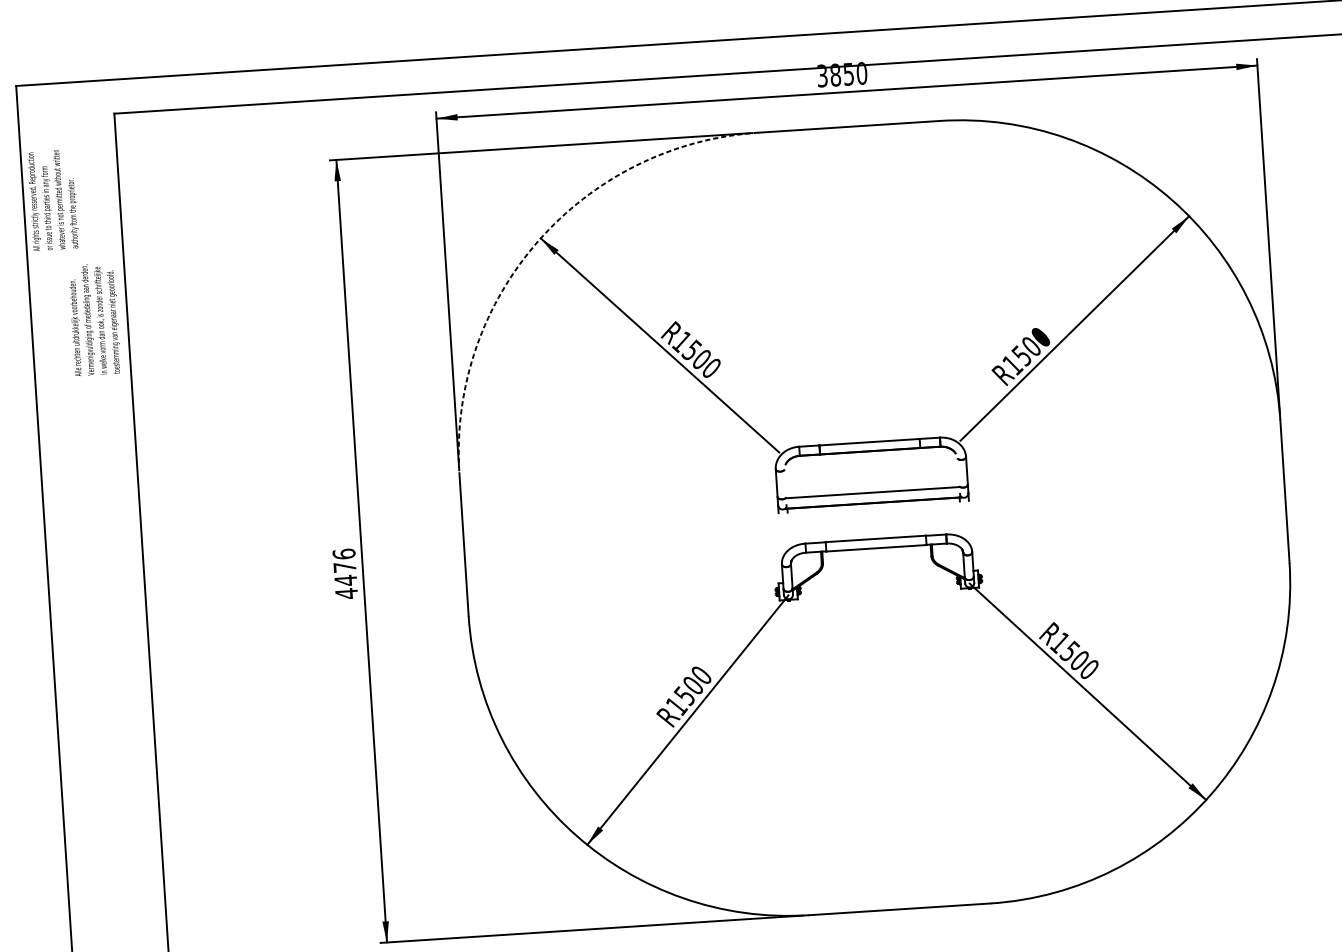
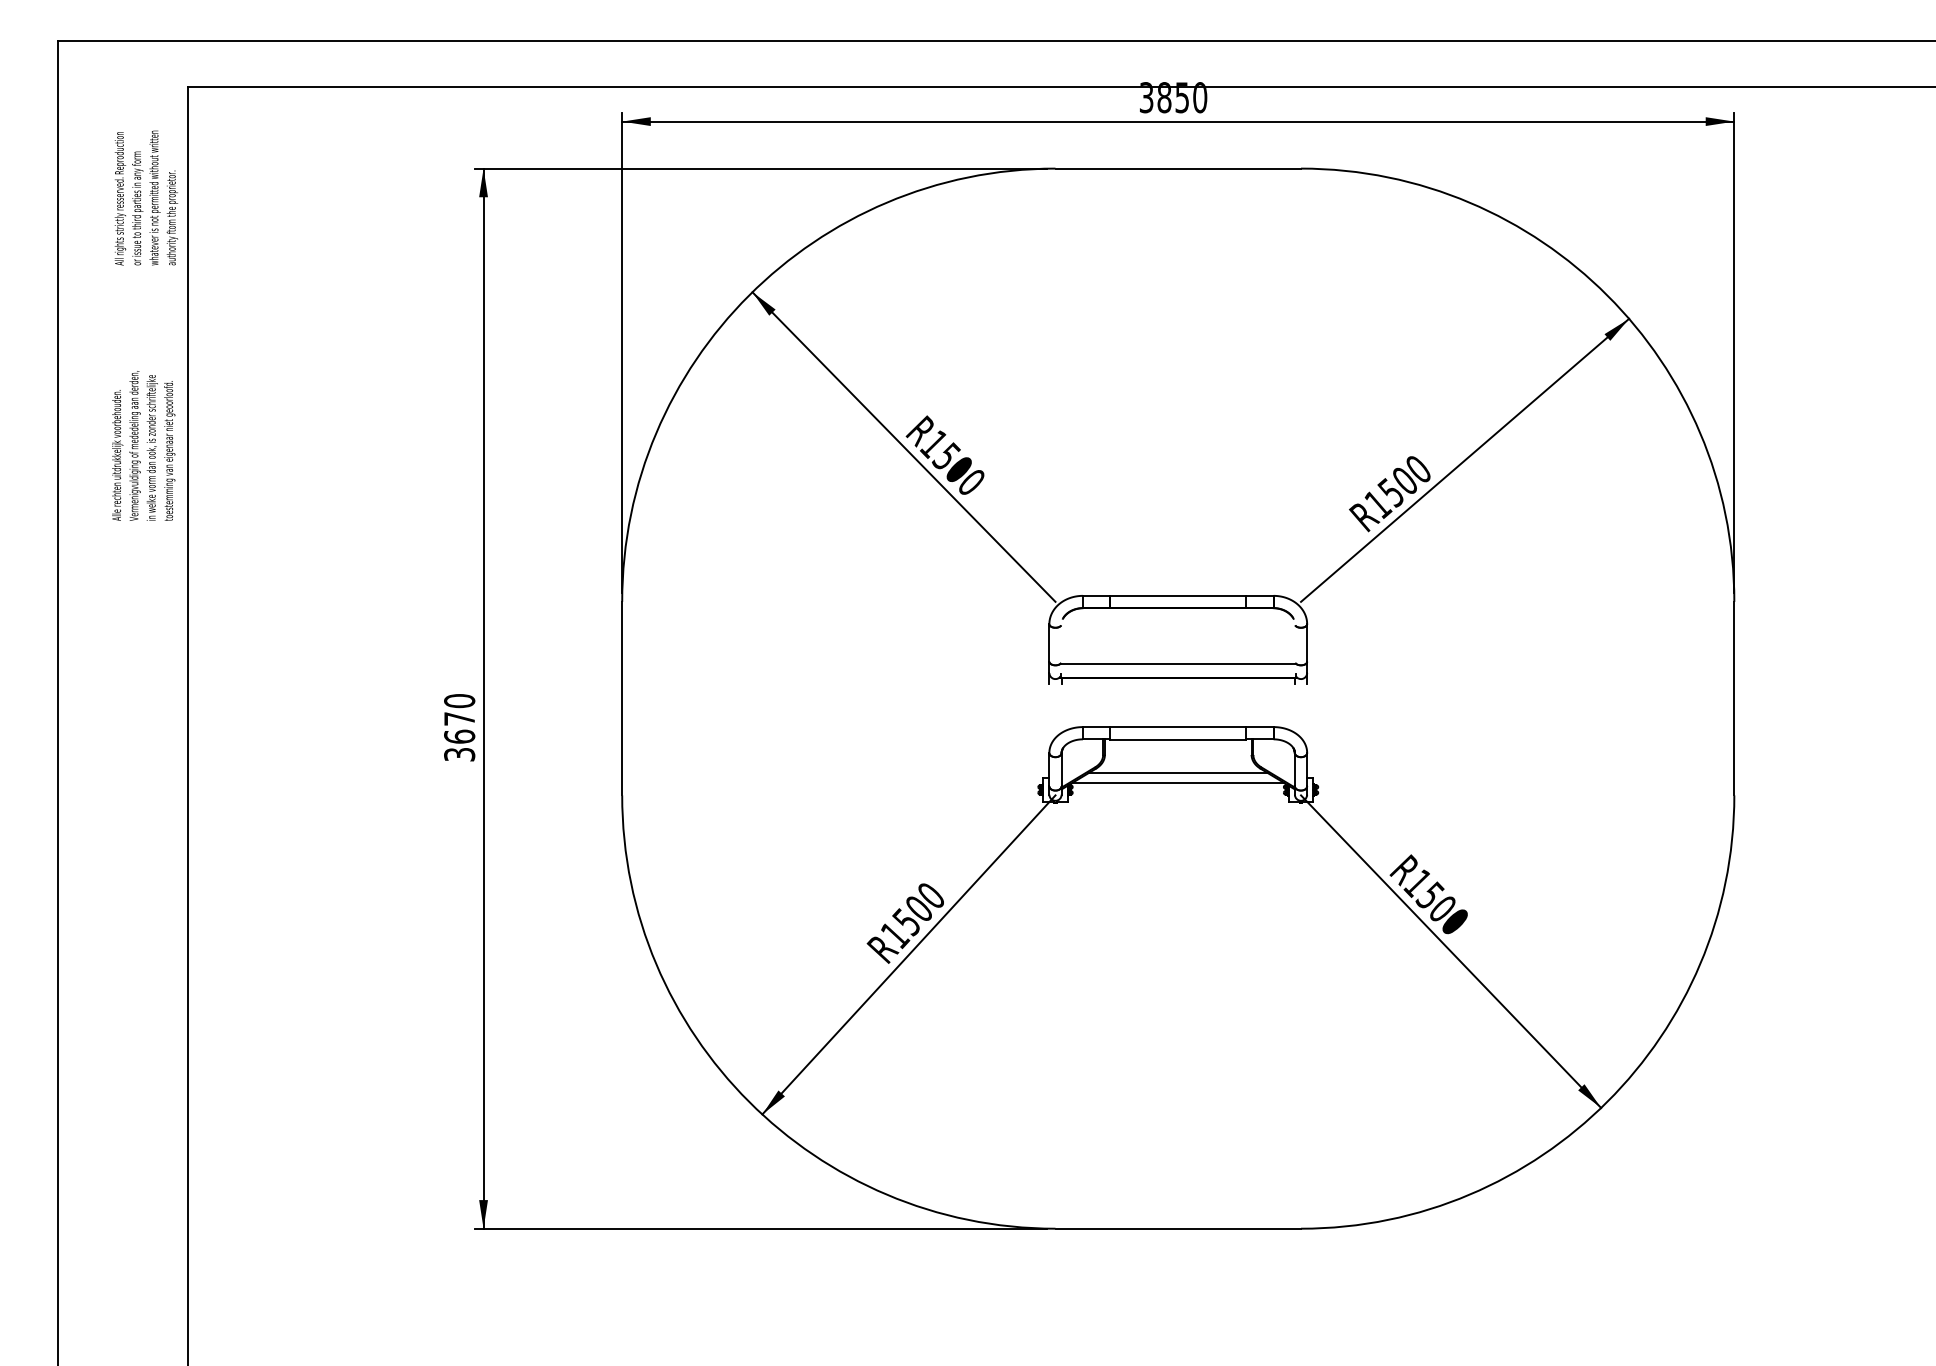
text: (53, 199) -> (146, 197), moved
arc: (538, 240) -> (749, 295), dashed -> solid
text: (94, 319) -> (143, 445), moved
line: (877, 573) -> (1177, 773), added
text: (345, 574) -> (459, 728), 4476 -> 3670
line: (877, 580) -> (1177, 782), added

